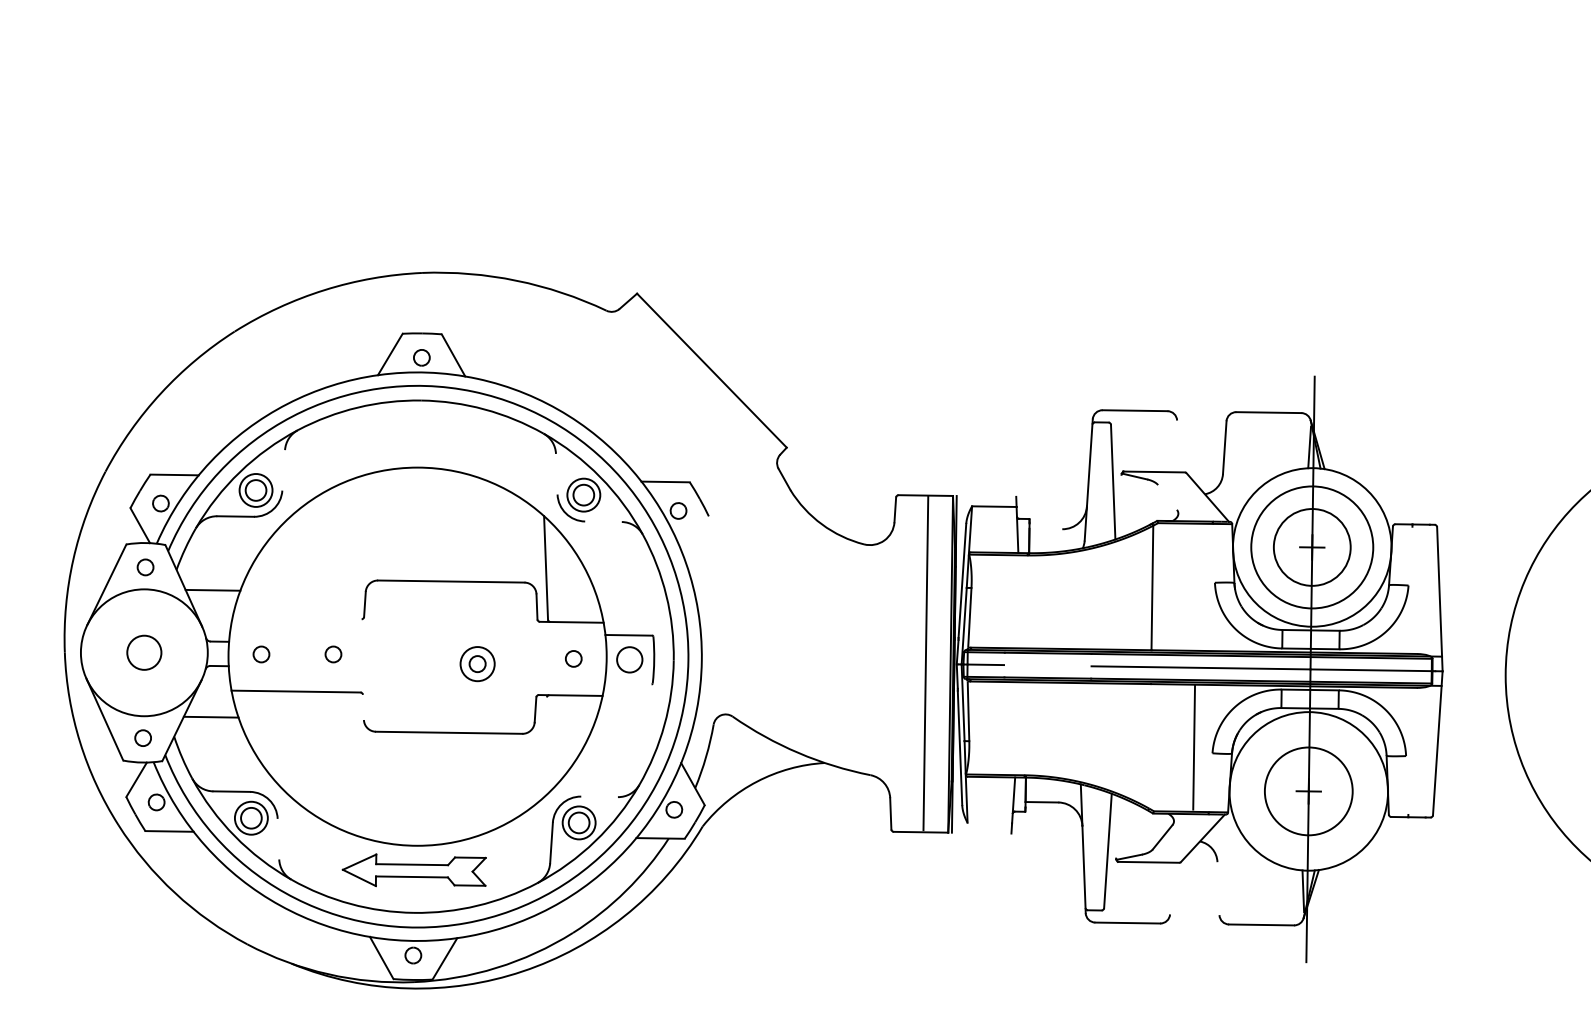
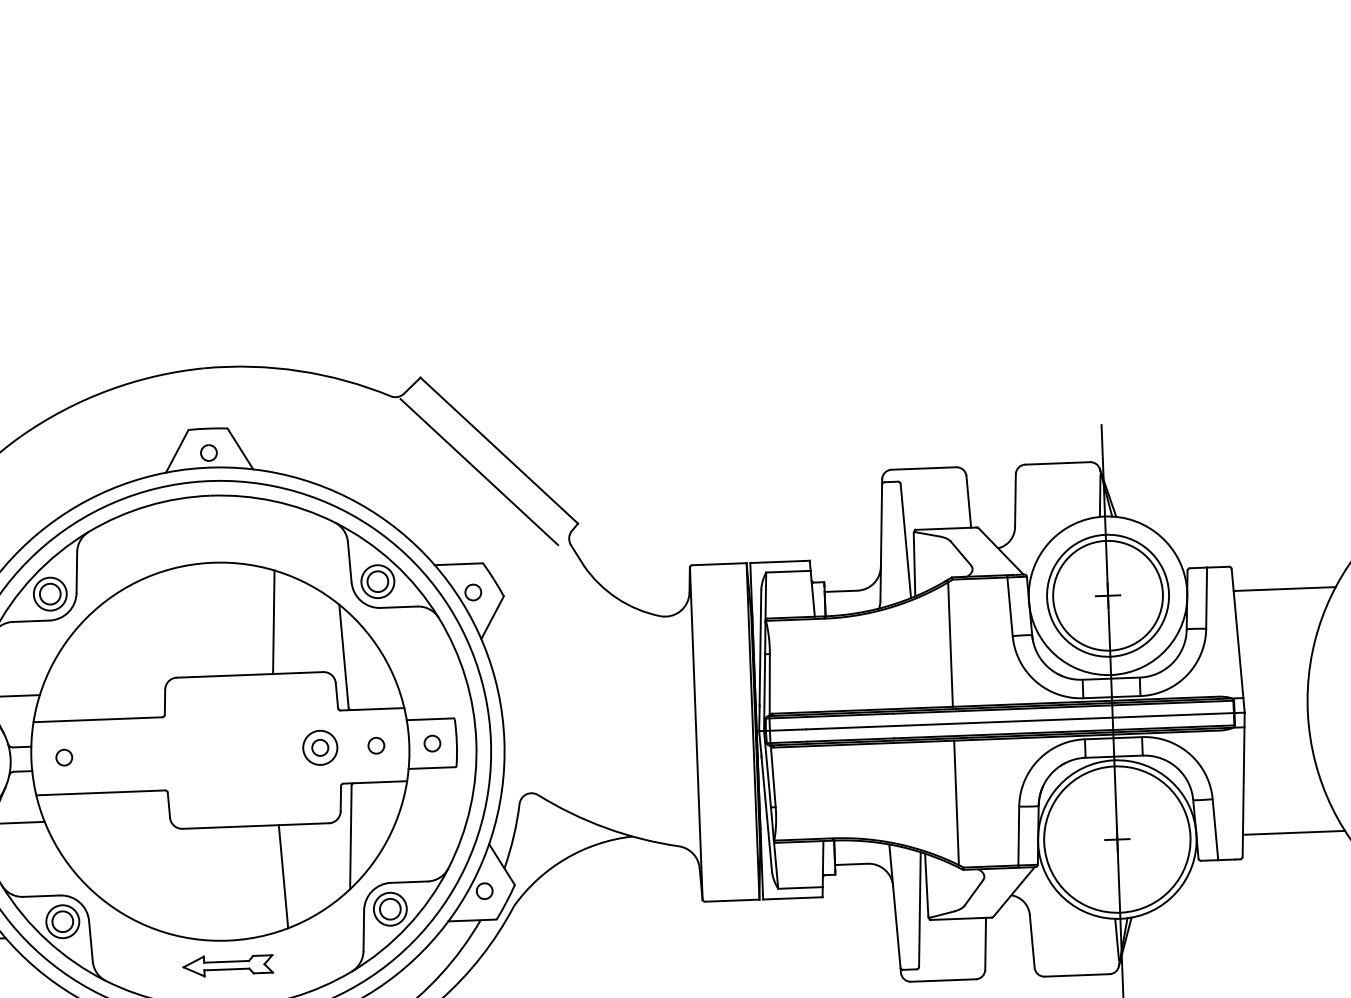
line: (690, 391) -> (478, 472), added
line: (1178, 446) -> (969, 501), added
line: (283, 470) -> (76, 572), added
line: (556, 473) -> (349, 561), added
line: (986, 496) -> (780, 561), added
line: (1167, 497) -> (960, 553), added
line: (1120, 506) -> (914, 564), added
line: (603, 521) -> (398, 606), added
line: (1045, 528) -> (840, 590), added
line: (477, 529) -> (273, 621), added
line: (696, 536) -> (492, 617), added
circle: (1312, 547) -> (1108, 595), size x1.43
line: (1488, 549) -> (1284, 588), added
line: (1213, 552) -> (1009, 605), added
line: (1410, 555) -> (1206, 598), added
line: (296, 618) -> (97, 719), added
circle: (333, 654) -> (136, 753), removed
circle: (629, 659) -> (432, 743), size x0.62
line: (925, 663) -> (695, 733), moved
part: (477, 664) -> (320, 748), moved
line: (1047, 665) -> (849, 727), added
line: (627, 683) -> (431, 767), added
line: (362, 707) -> (167, 805), added
line: (1194, 747) -> (956, 803), moved
line: (543, 748) -> (350, 836), added
line: (1210, 782) -> (1018, 835), added
line: (474, 784) -> (283, 876), added
line: (1407, 785) -> (1215, 828), added
circle: (1308, 791) -> (1117, 839), size x1.67
line: (1485, 793) -> (1293, 832), added
line: (599, 796) -> (409, 881), added
line: (989, 822) -> (800, 887), added
line: (1116, 826) -> (927, 884), added
line: (981, 832) -> (792, 897), added
line: (278, 838) -> (90, 940), added
part: (413, 870) -> (227, 965), size x0.62
line: (1171, 888) -> (985, 943), added
line: (1218, 888) -> (1032, 941), added

